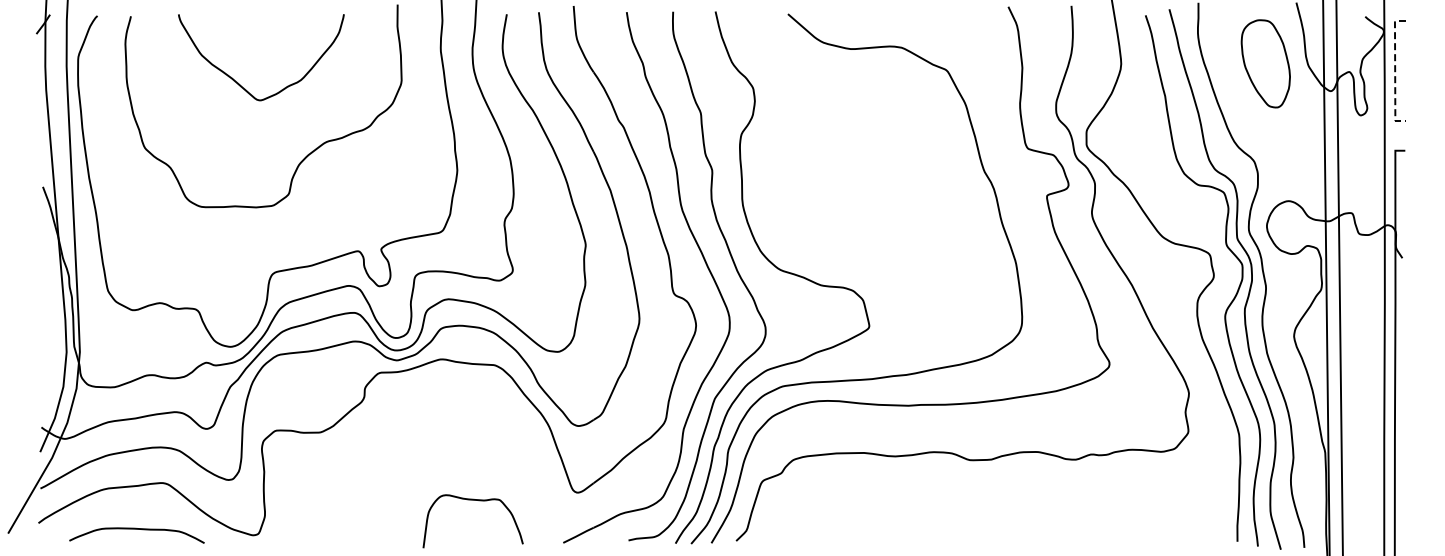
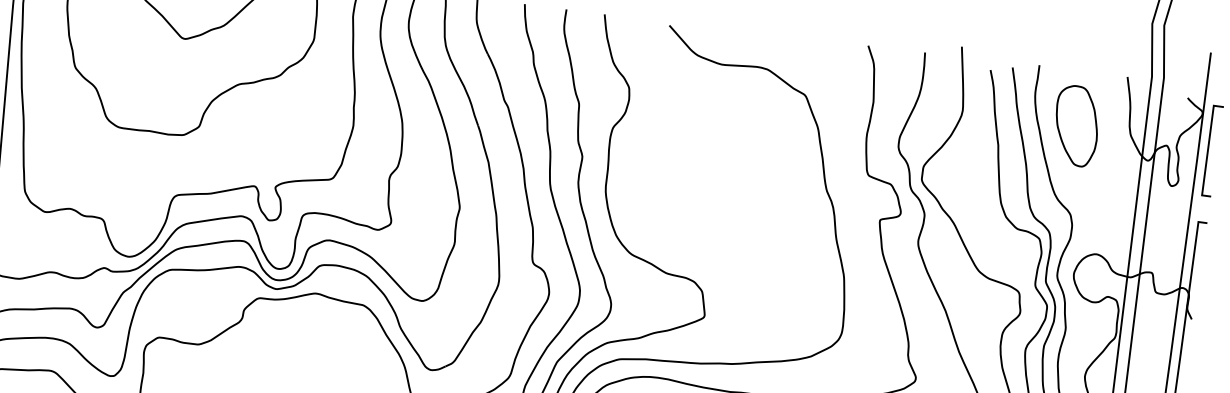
part: (1265, 63) -> (1076, 125), moved
line: (1395, 71) -> (1208, 150), dashed -> solid

